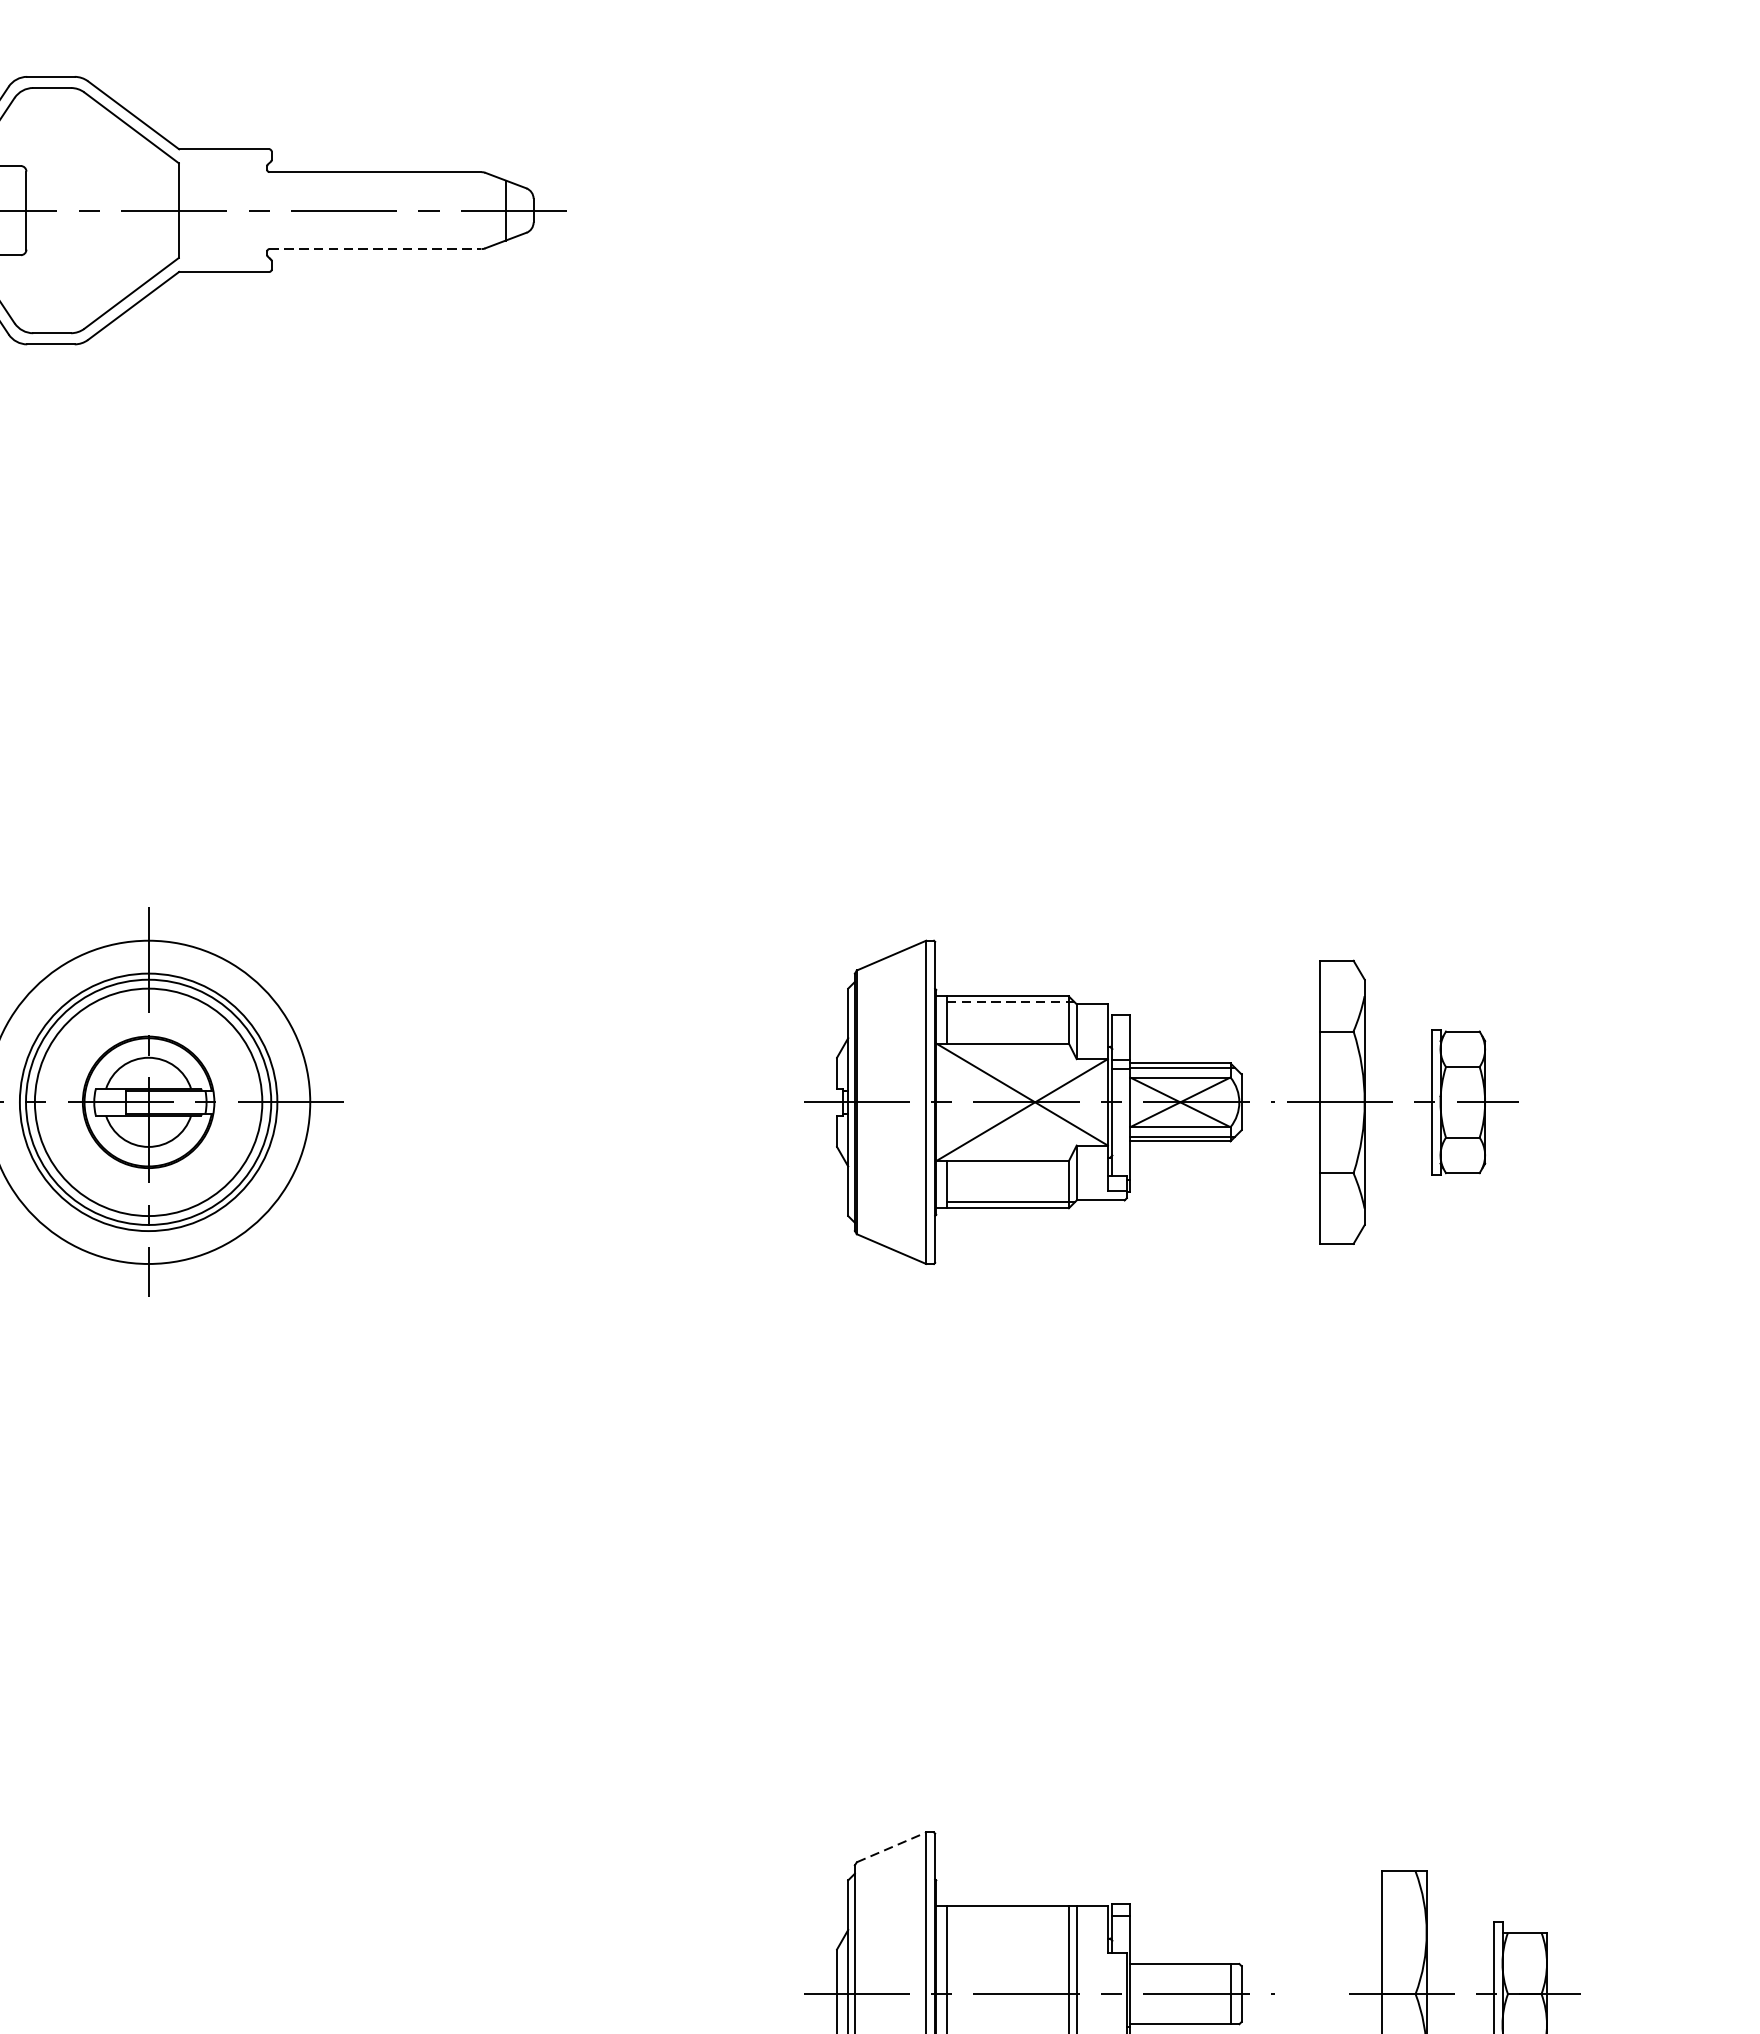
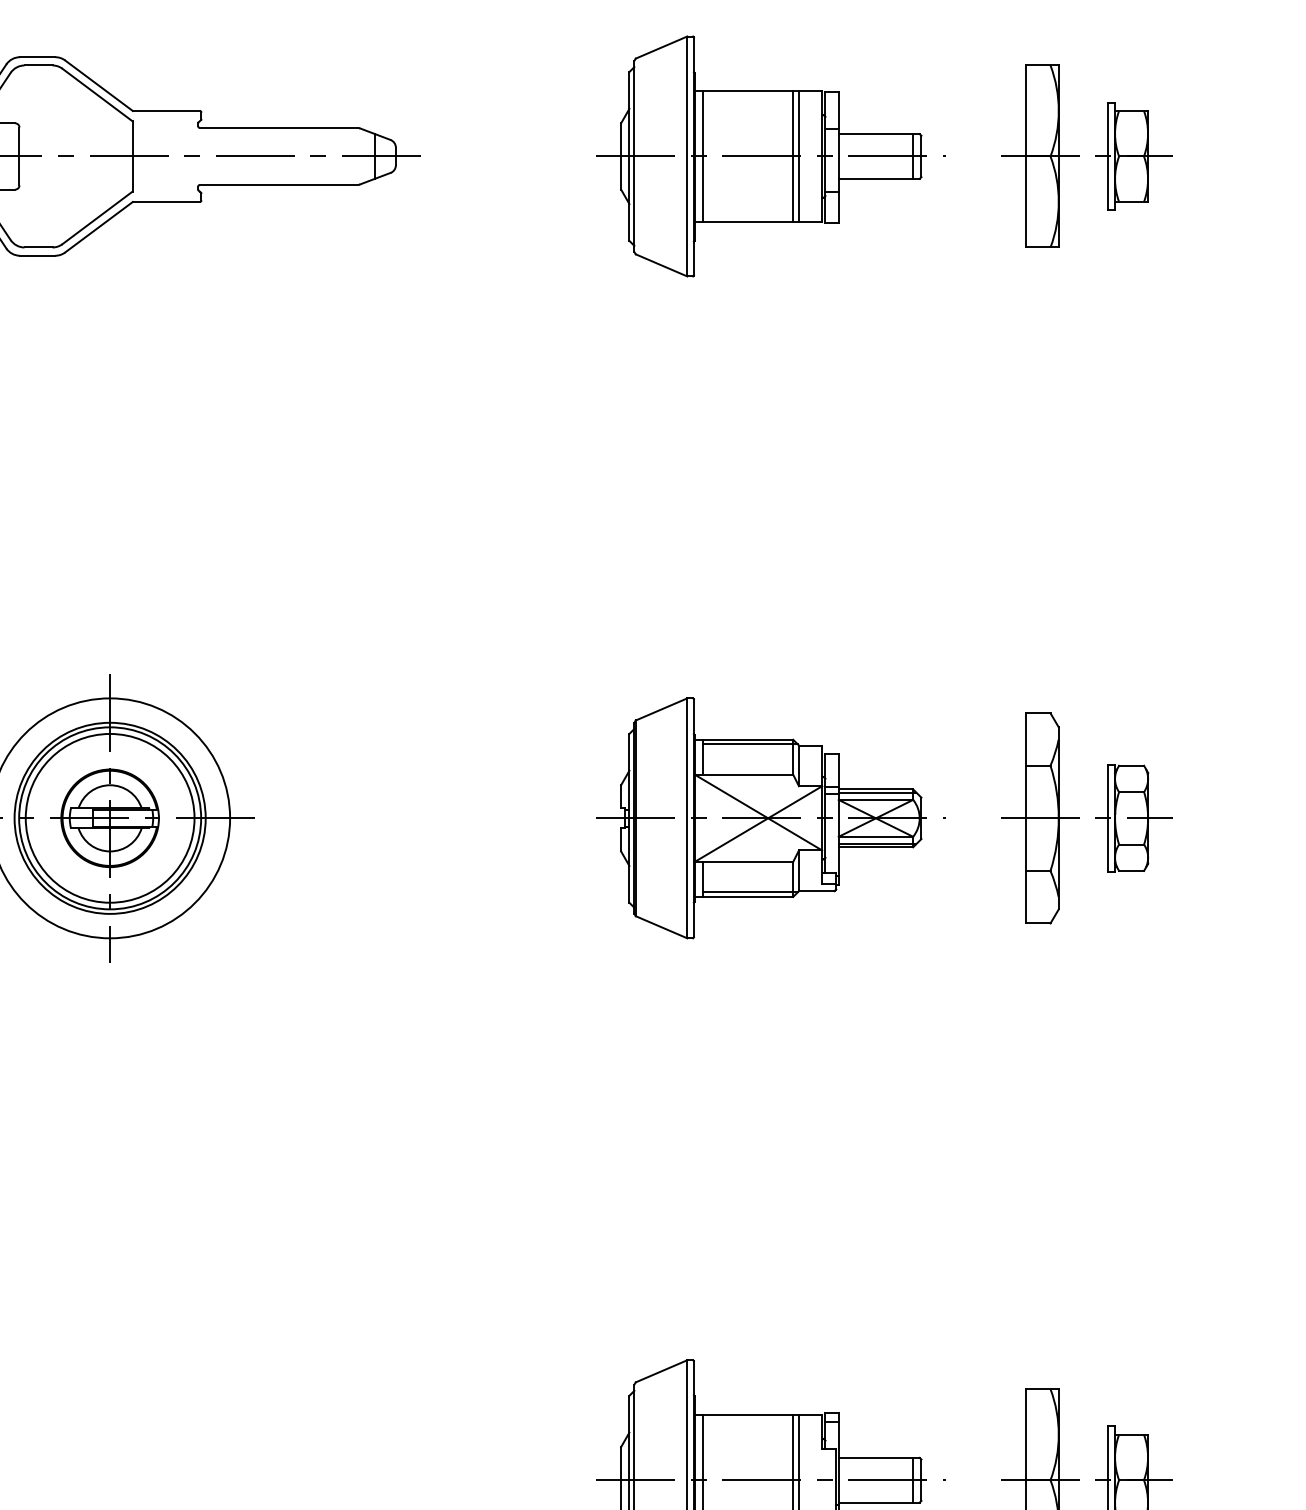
part: (1454, 209) -> (1079, 155), added
part: (1038, 210) -> (770, 156), added
line: (375, 249) -> (278, 185), dashed -> solid
line: (1010, 1002) -> (749, 744), dashed -> solid
part: (1392, 1102) -> (1079, 818), moved
line: (892, 1847) -> (662, 1371), dashed -> solid

